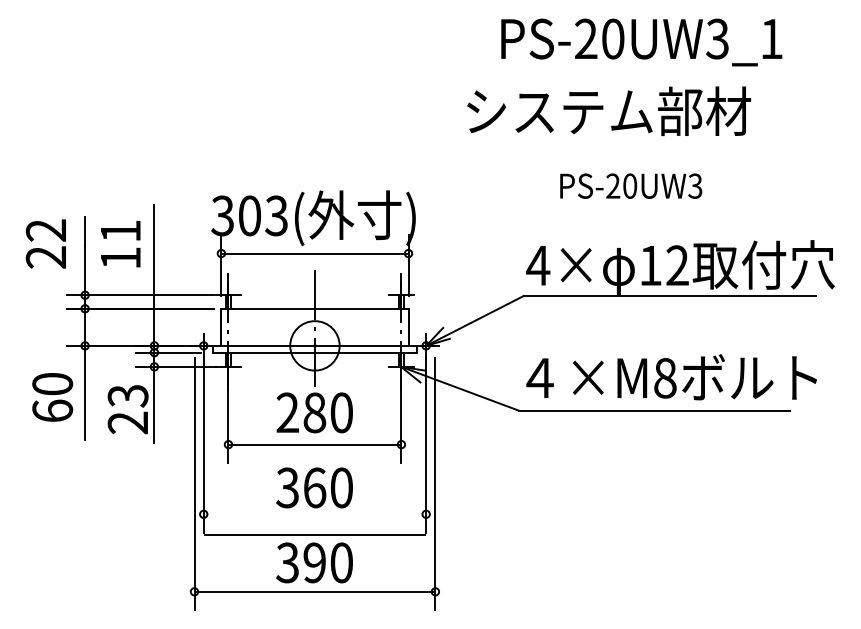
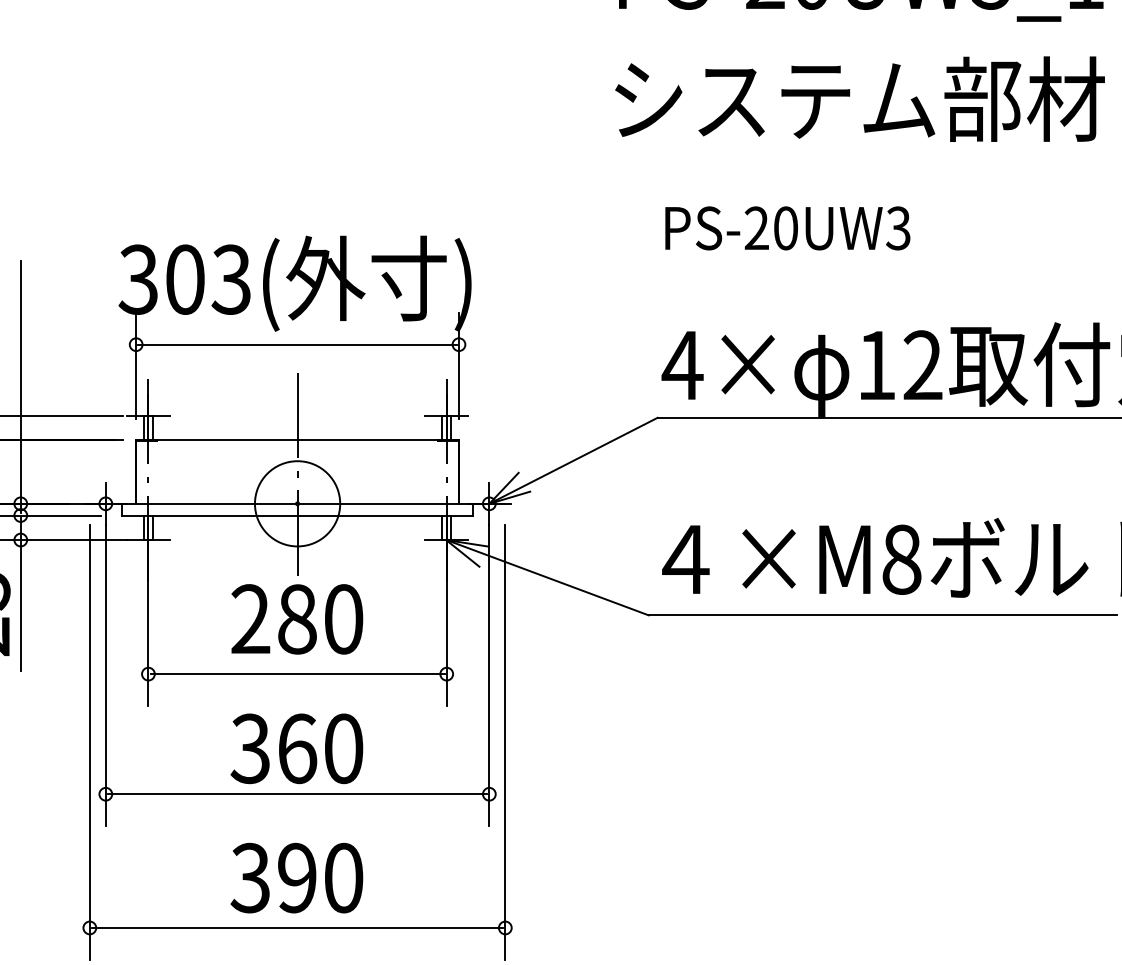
text: (609, 110) -> (860, 97), moved
text: (631, 185) -> (788, 227), moved
line: (314, 535) -> (296, 794), moved

